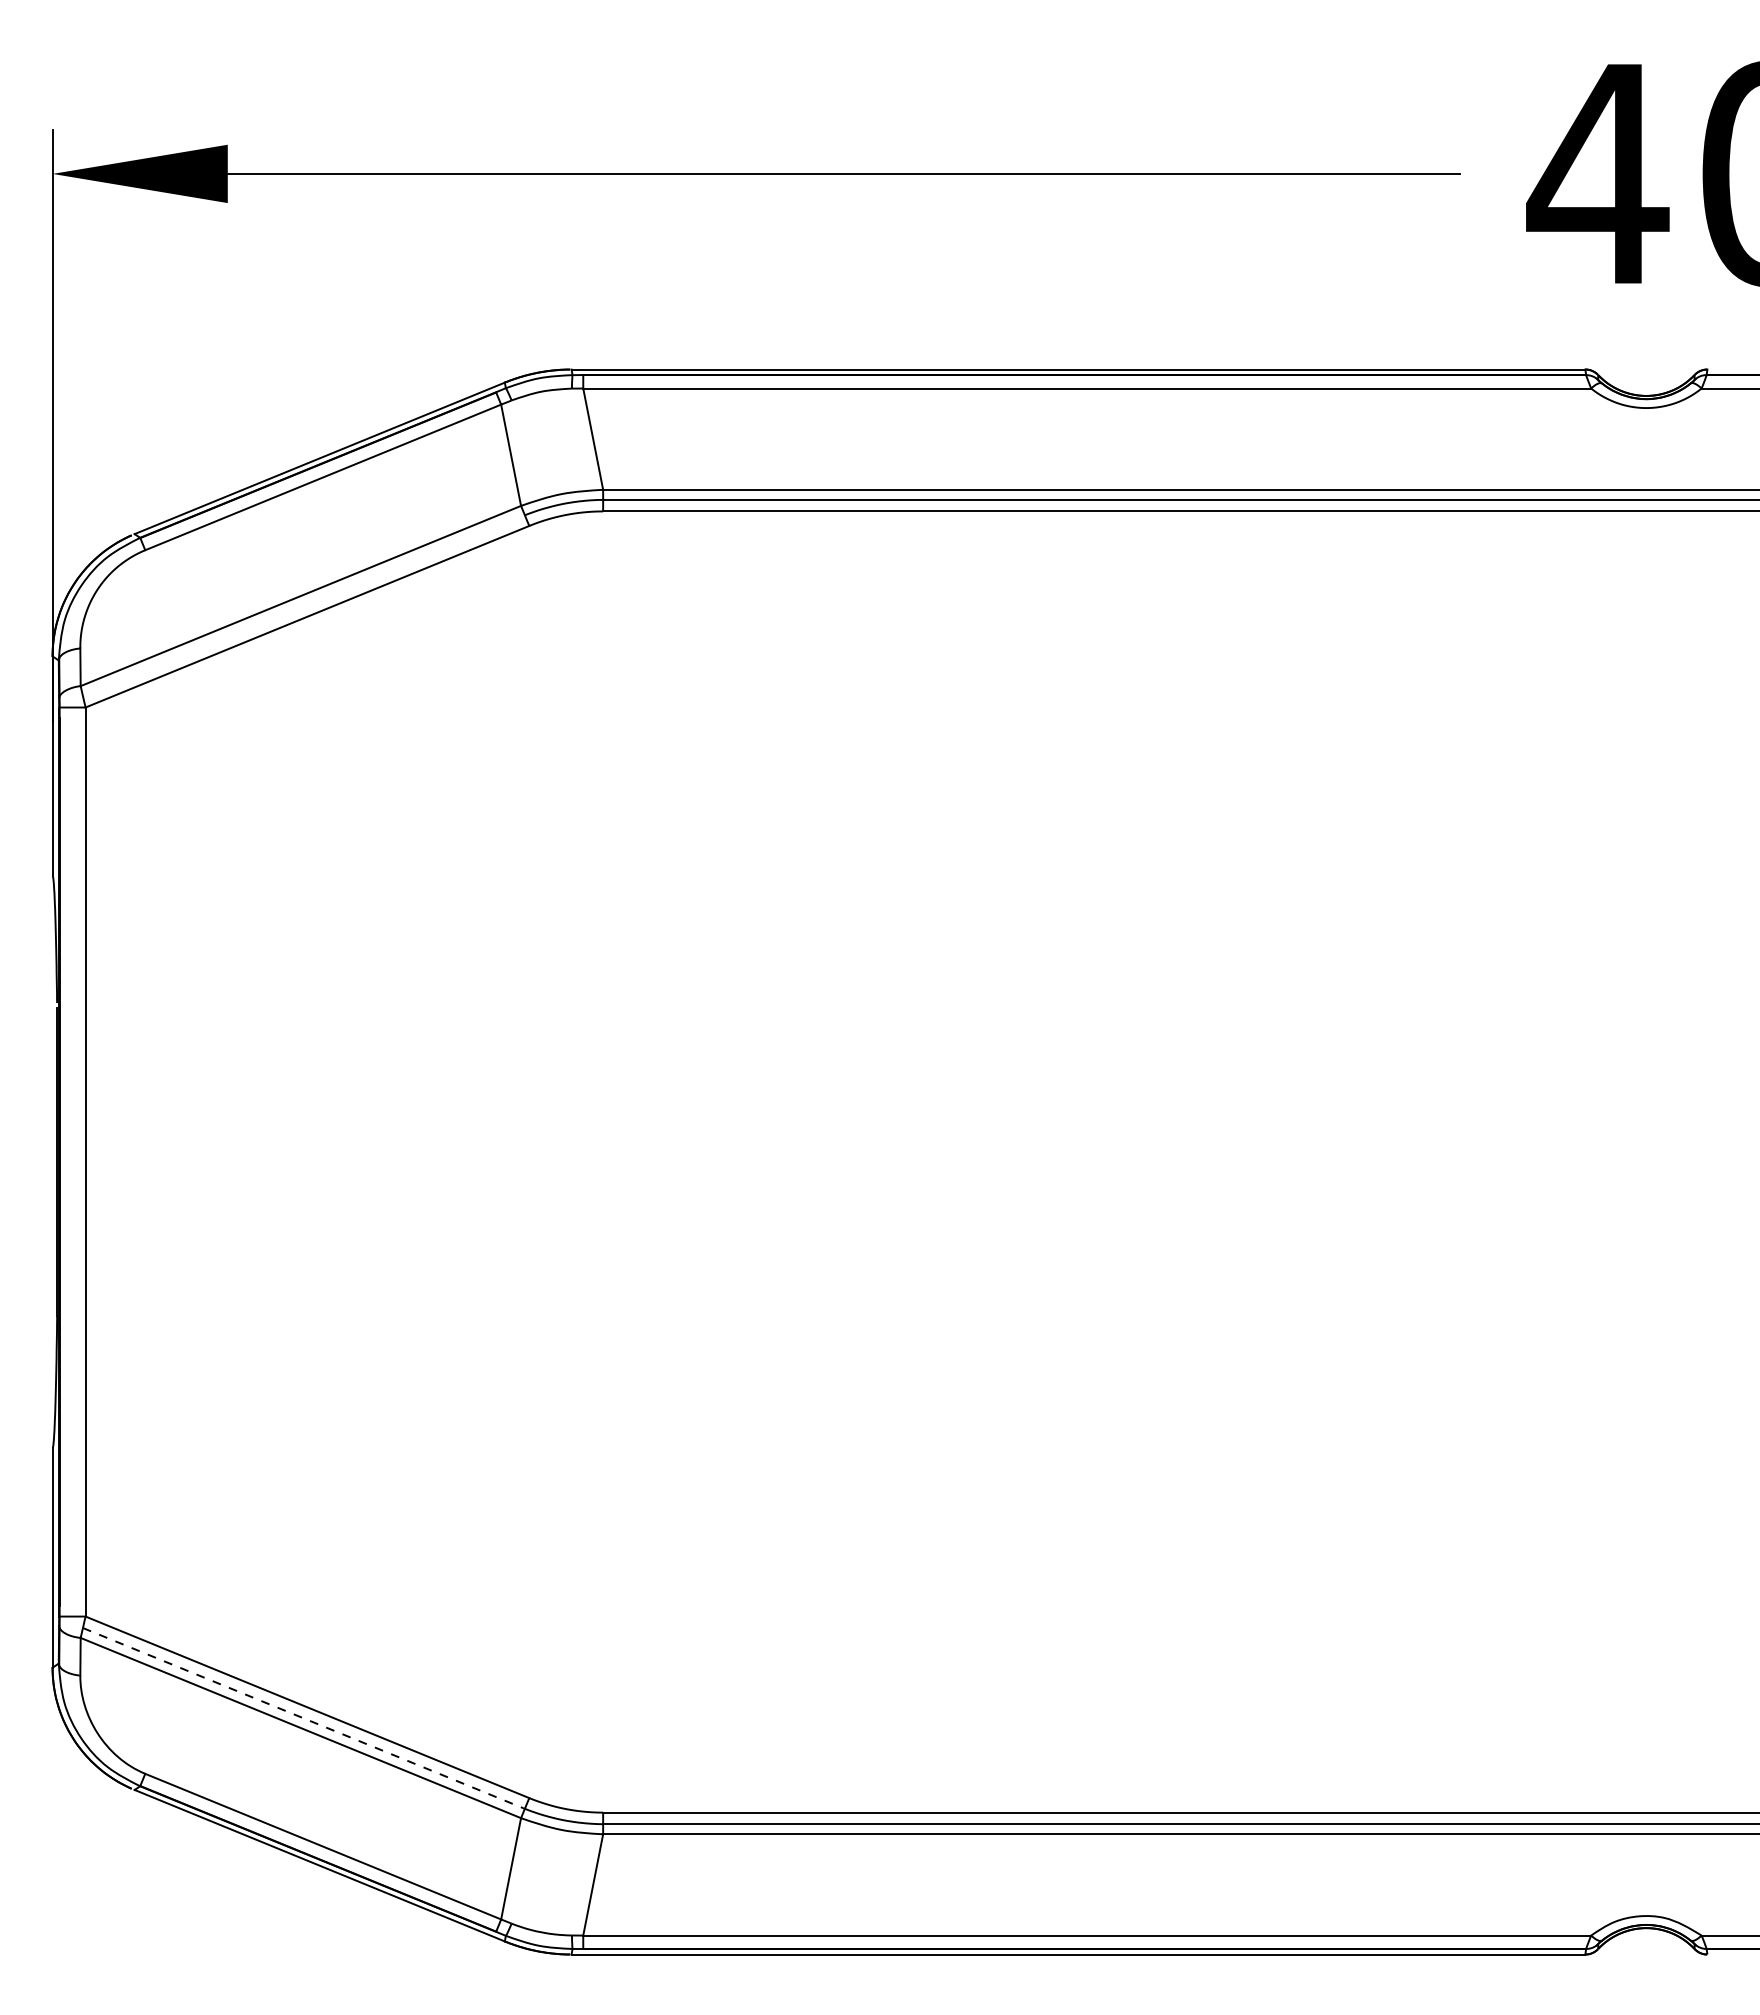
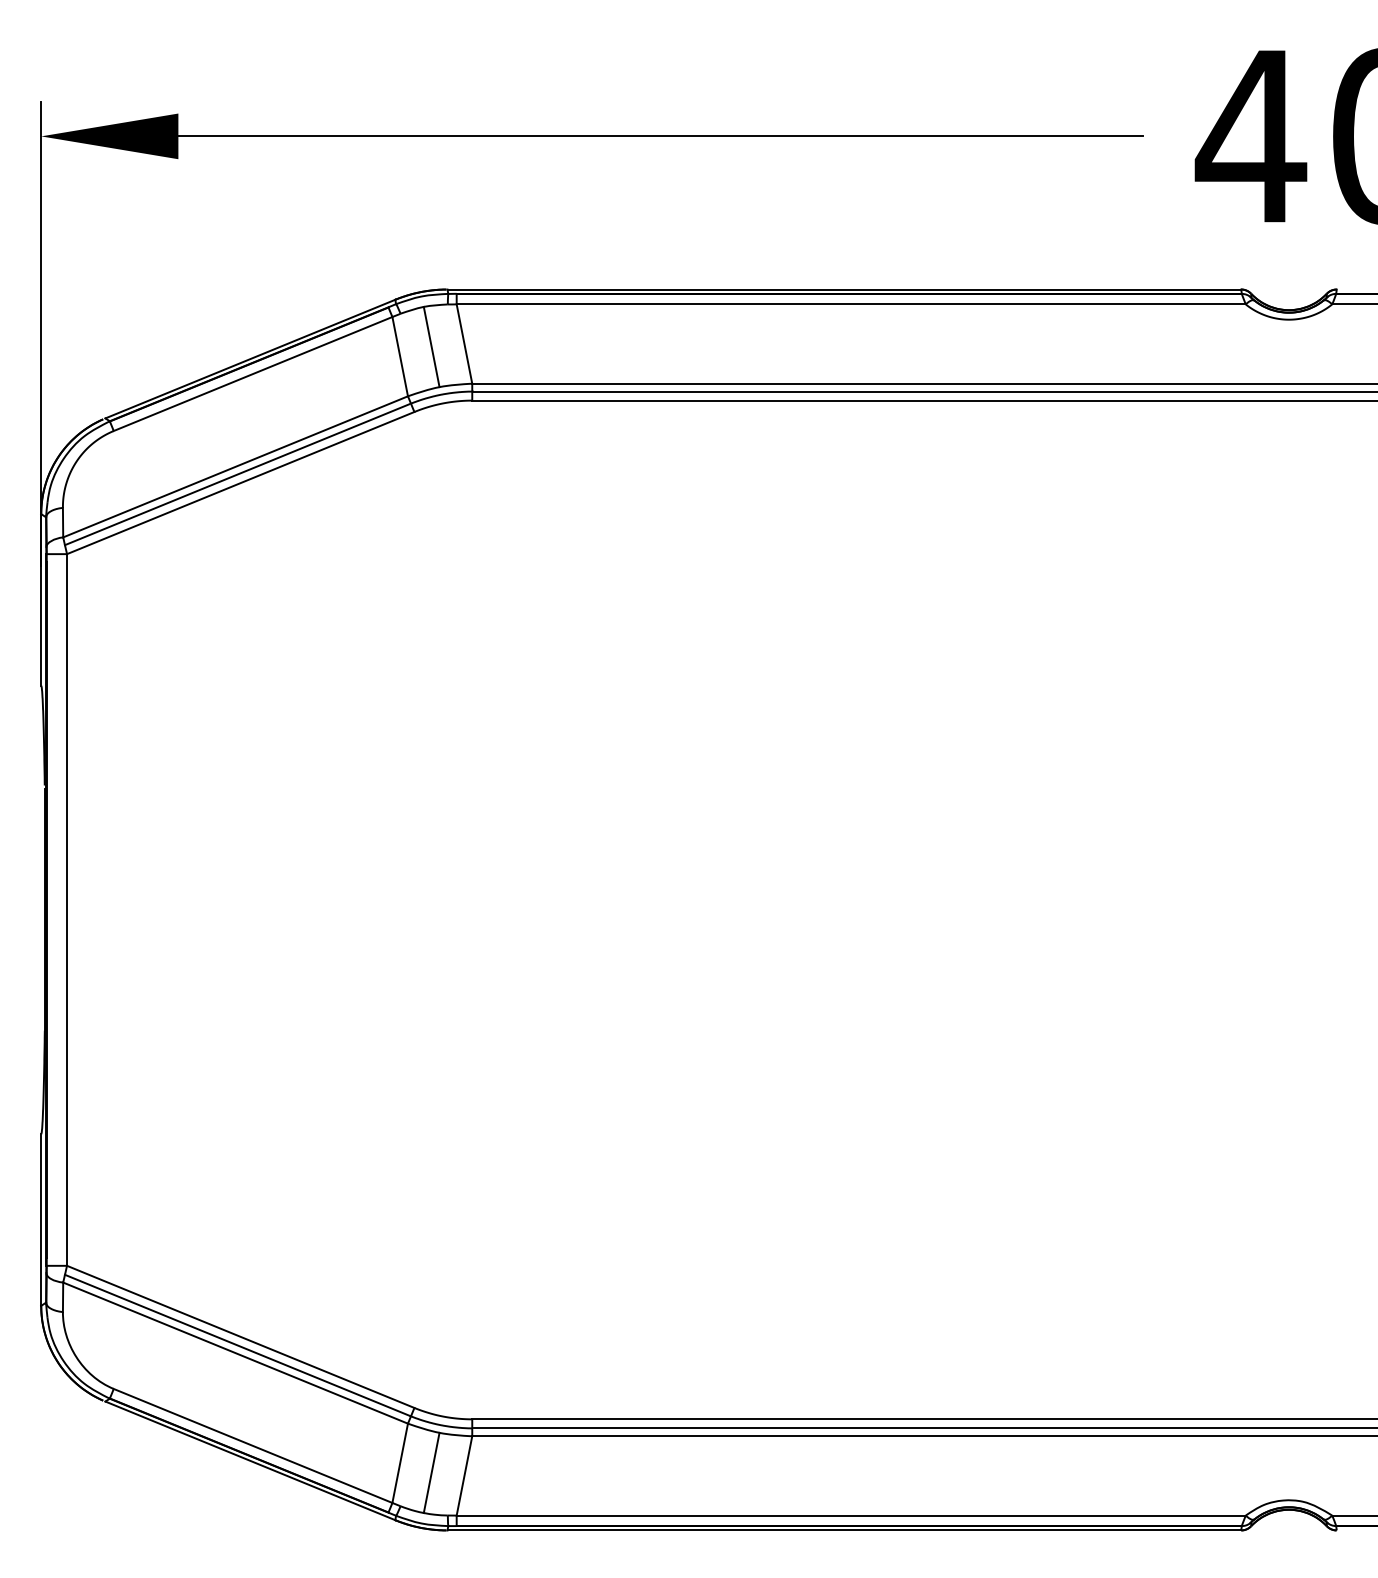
line: (551, 442) -> (431, 346), added
line: (302, 605) -> (236, 474), added
line: (303, 1718) -> (237, 1345), dashed -> solid
line: (551, 1880) -> (431, 1472), added

